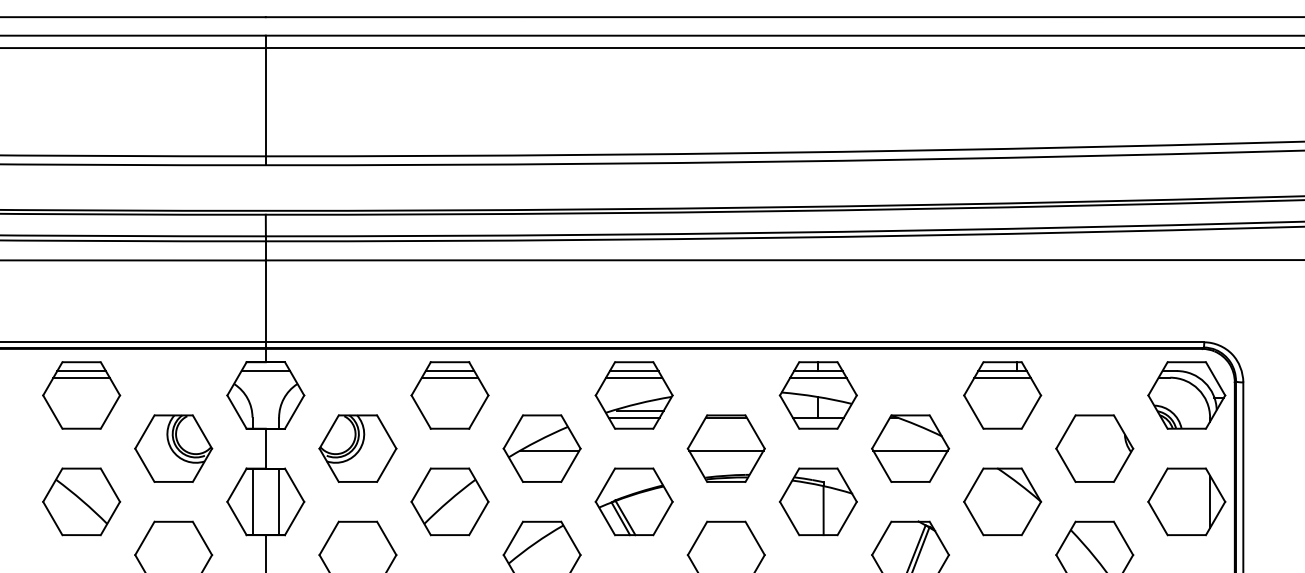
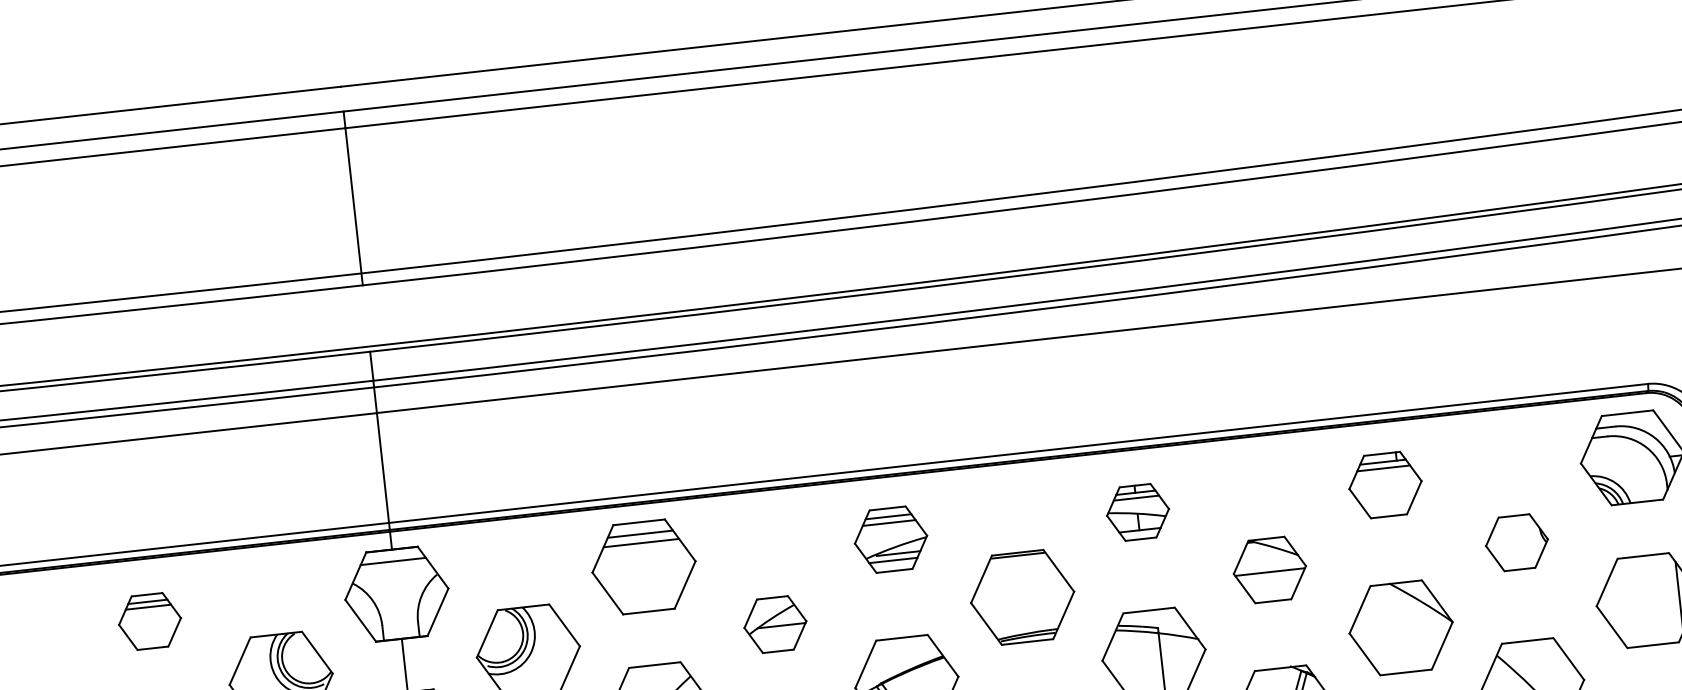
part: (81, 395) -> (149, 621), size x0.6
part: (633, 395) -> (890, 539), size x0.7
part: (817, 395) -> (1137, 512), size x0.6
part: (1002, 395) -> (1385, 485), size x0.7
part: (541, 448) -> (774, 624), size x0.6
part: (910, 448) -> (1269, 569), size x0.7
part: (1094, 448) -> (1516, 542), size x0.6
line: (726, 450) -> (1023, 599), removed

